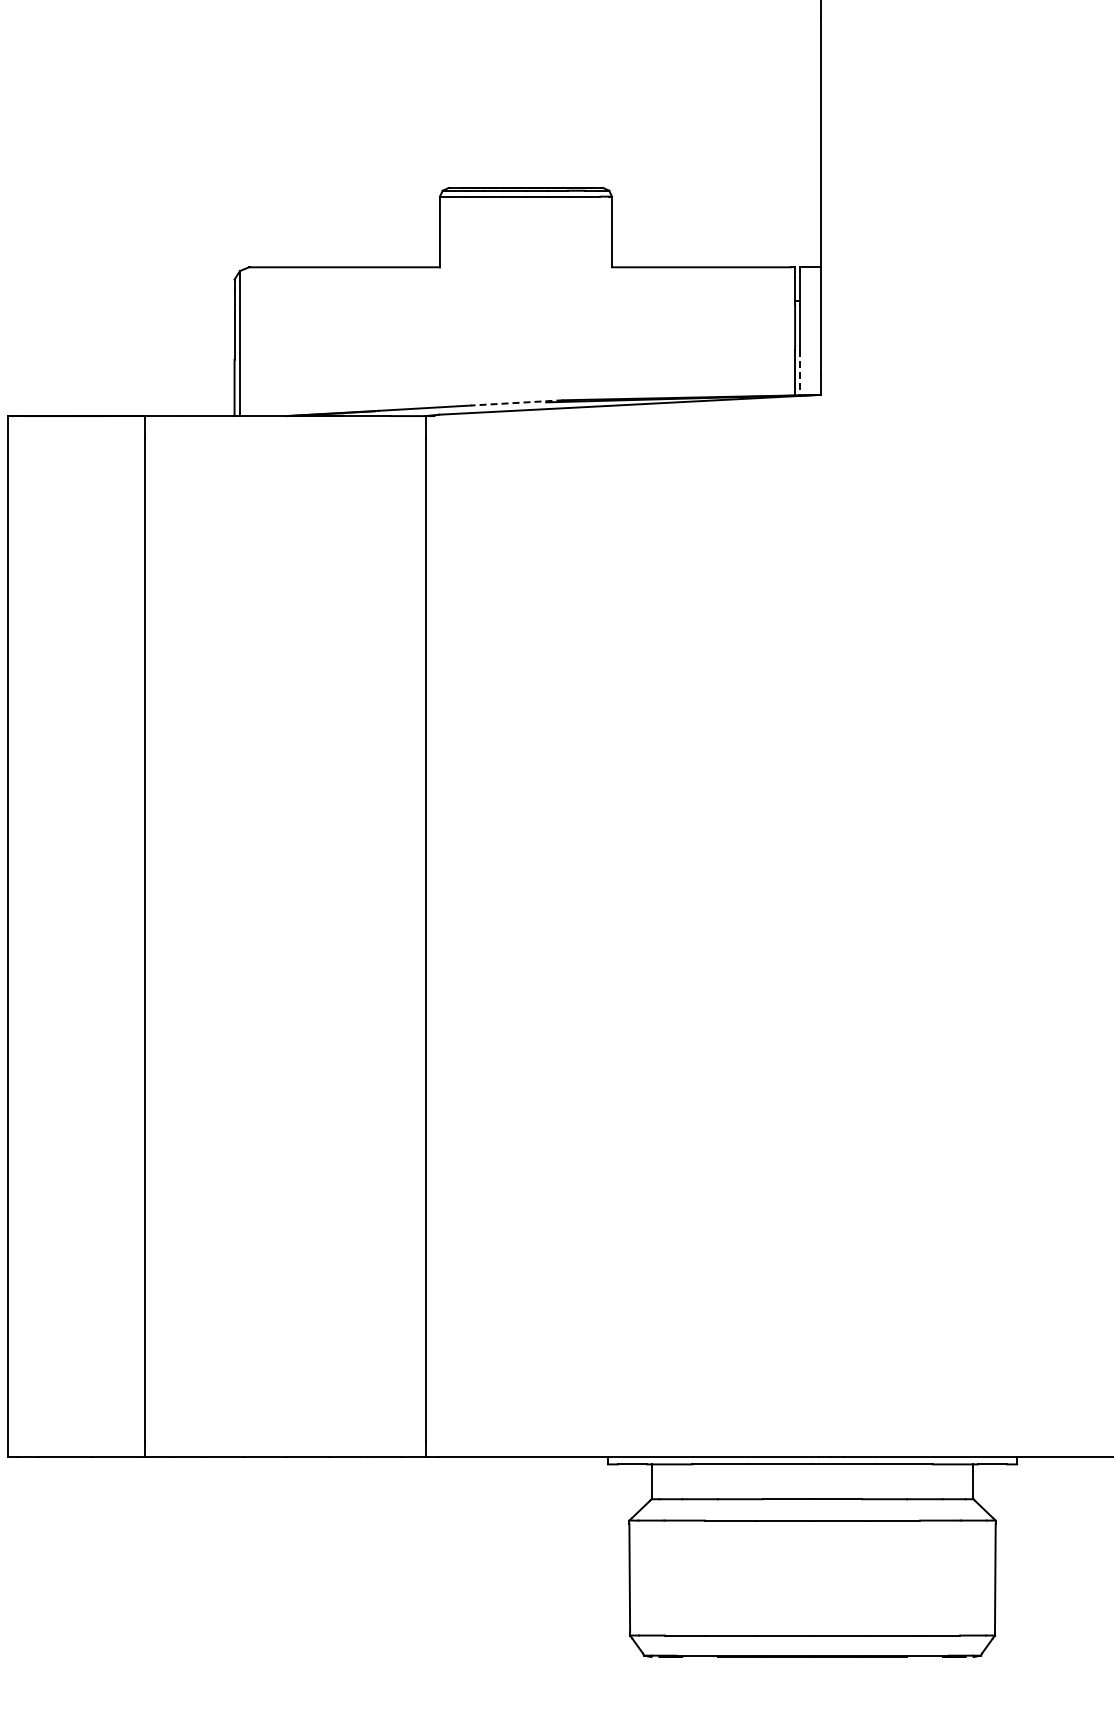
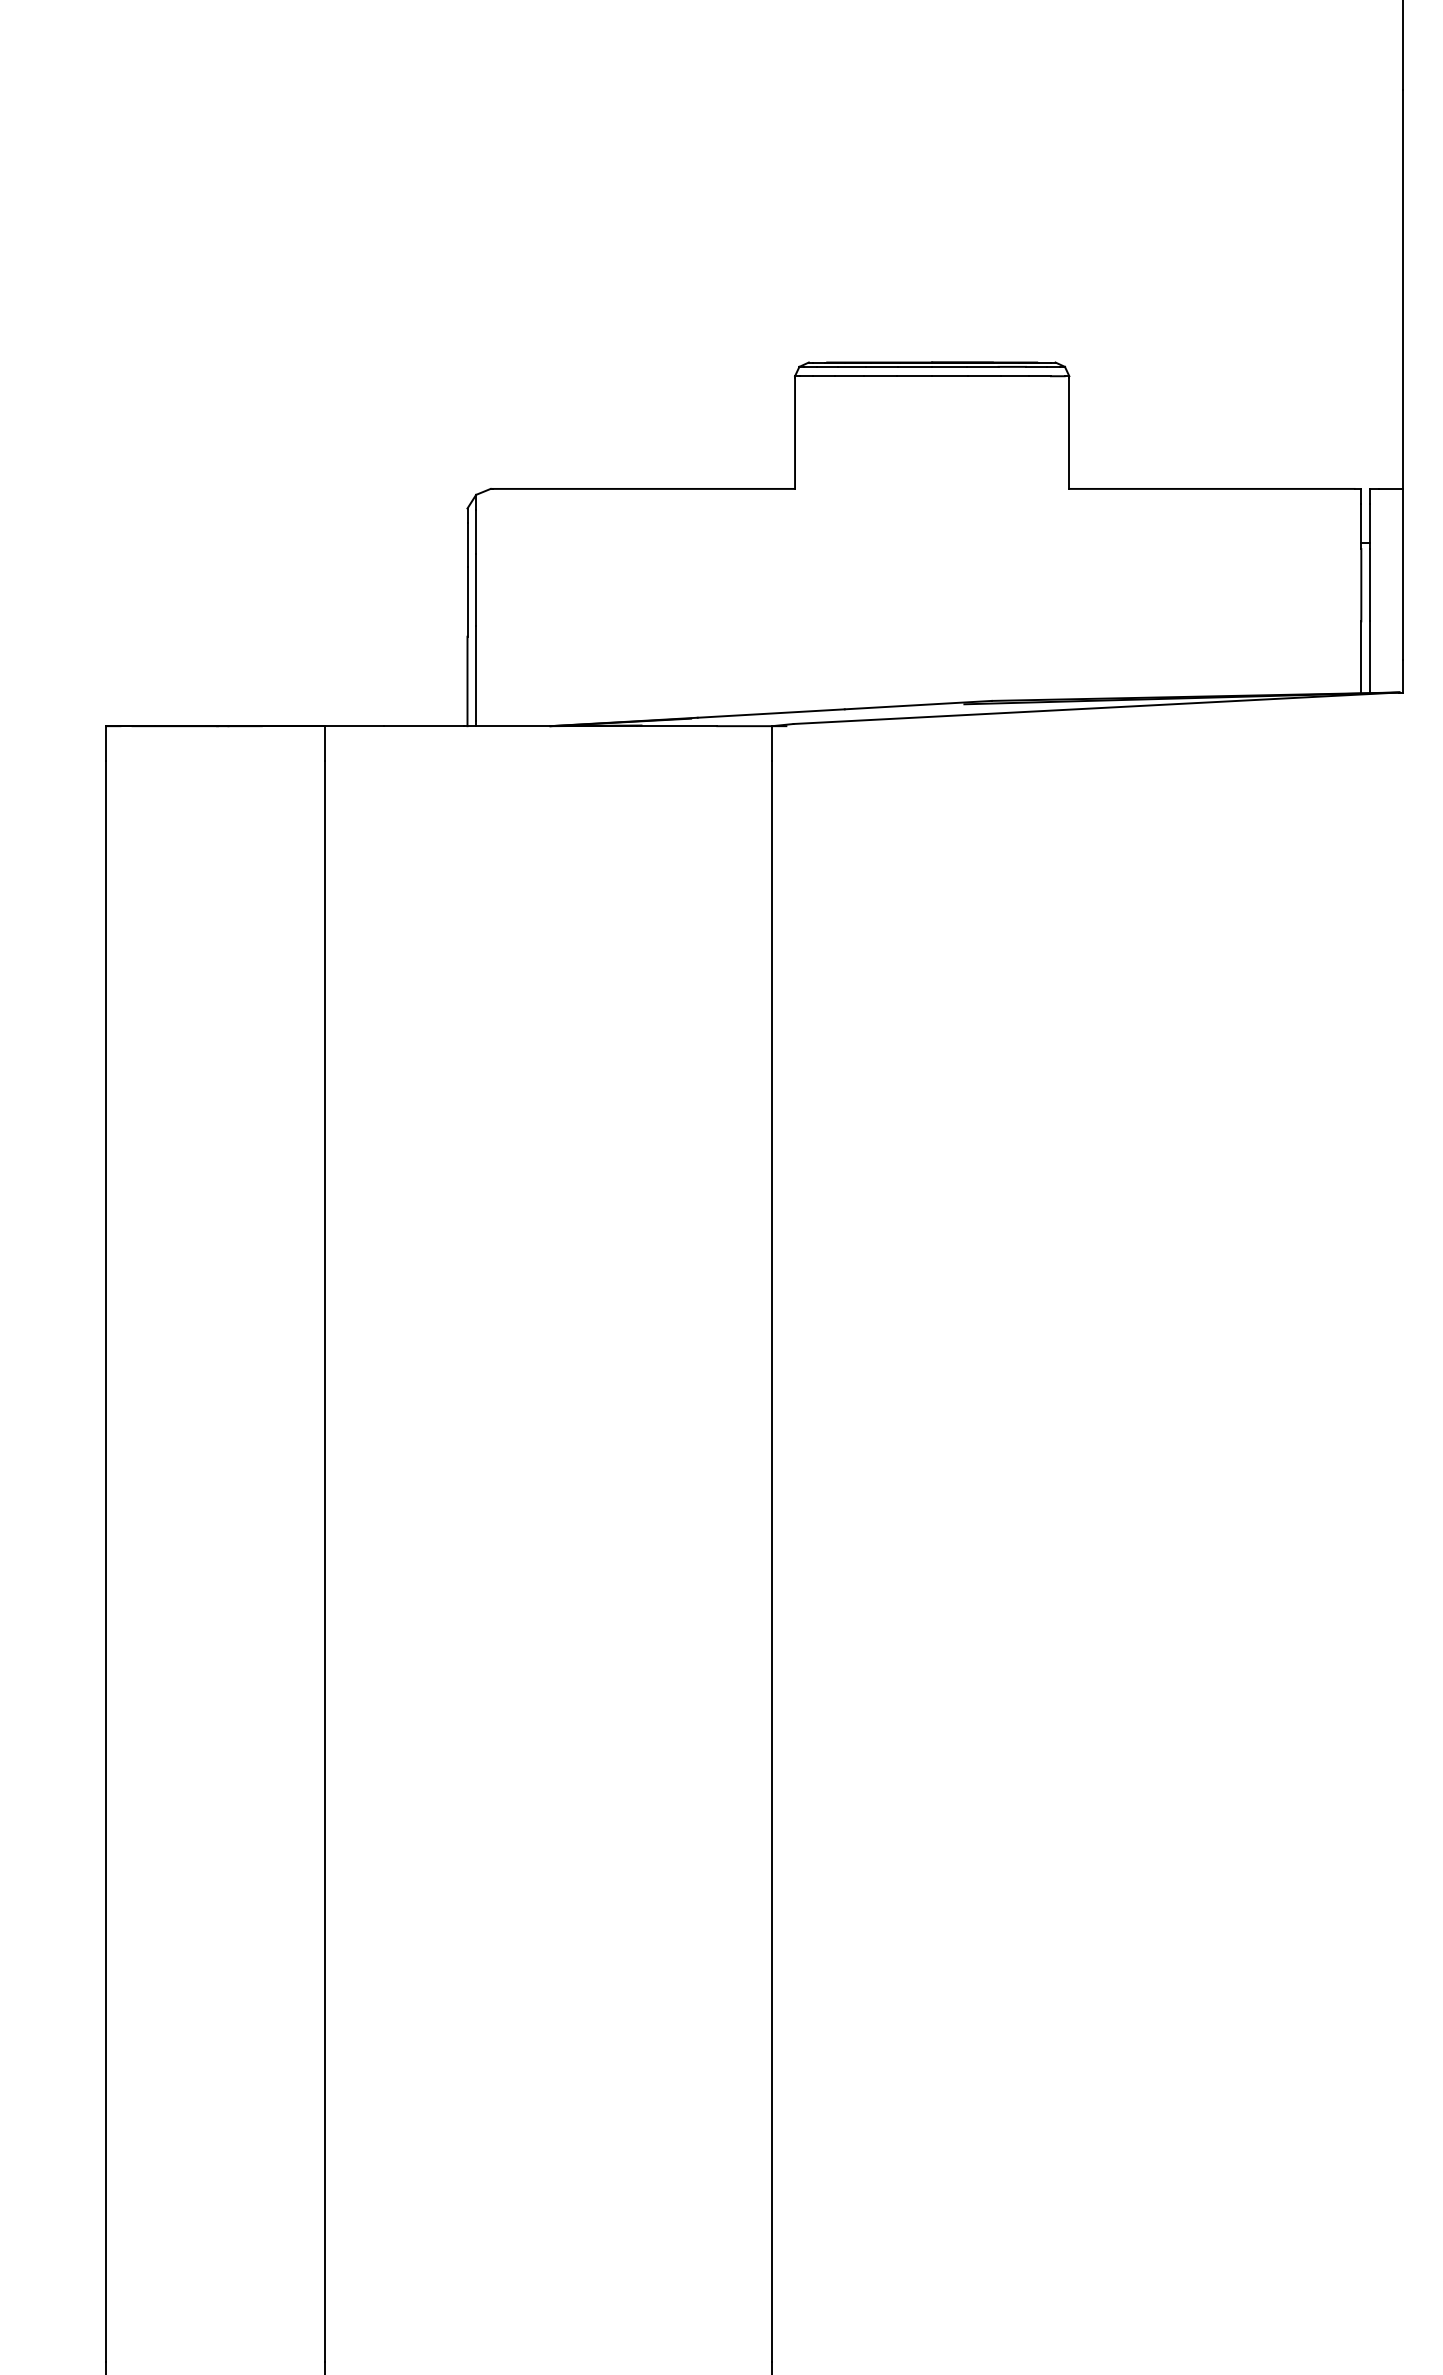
line: (800, 373) -> (1369, 658), dashed -> solid
line: (516, 402) -> (917, 704), dashed -> solid

